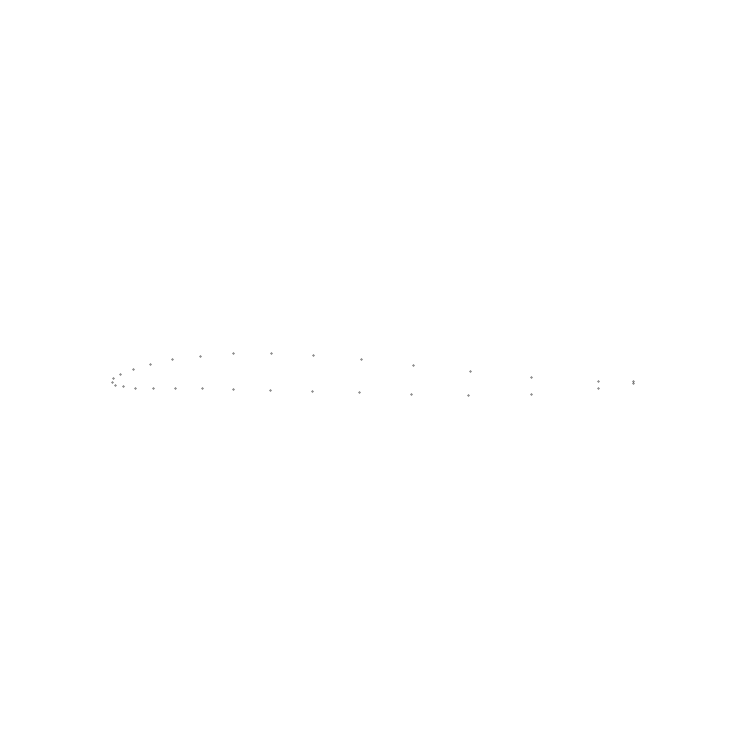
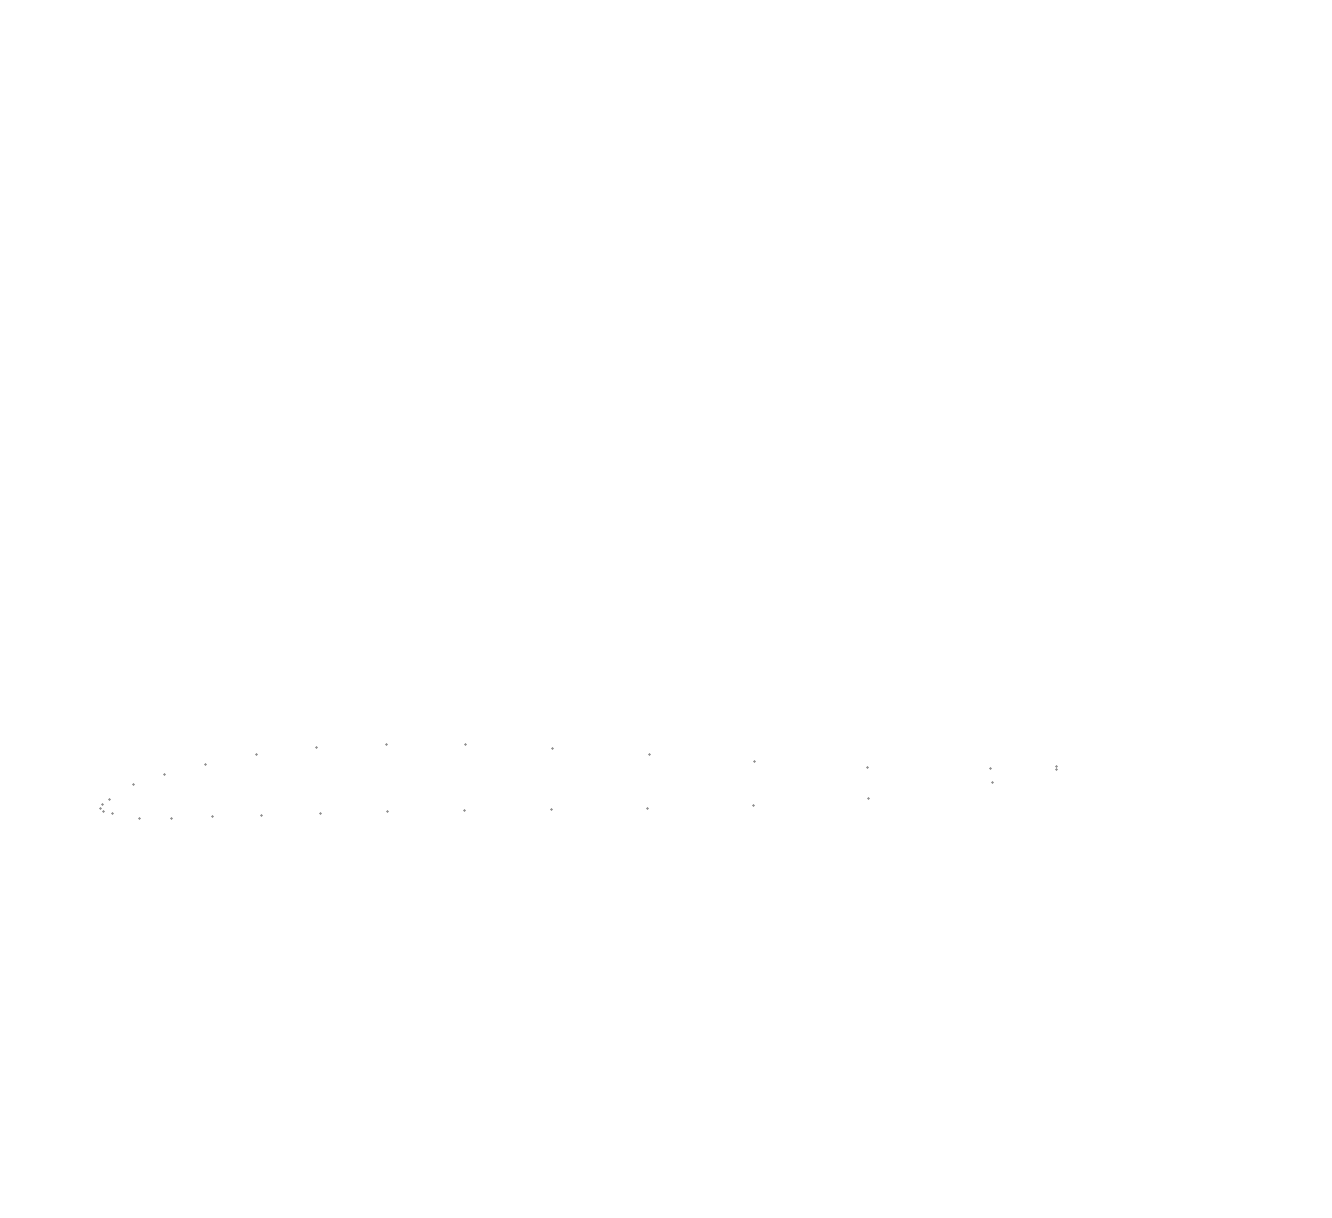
part: (117, 380) -> (105, 806), size x0.6

